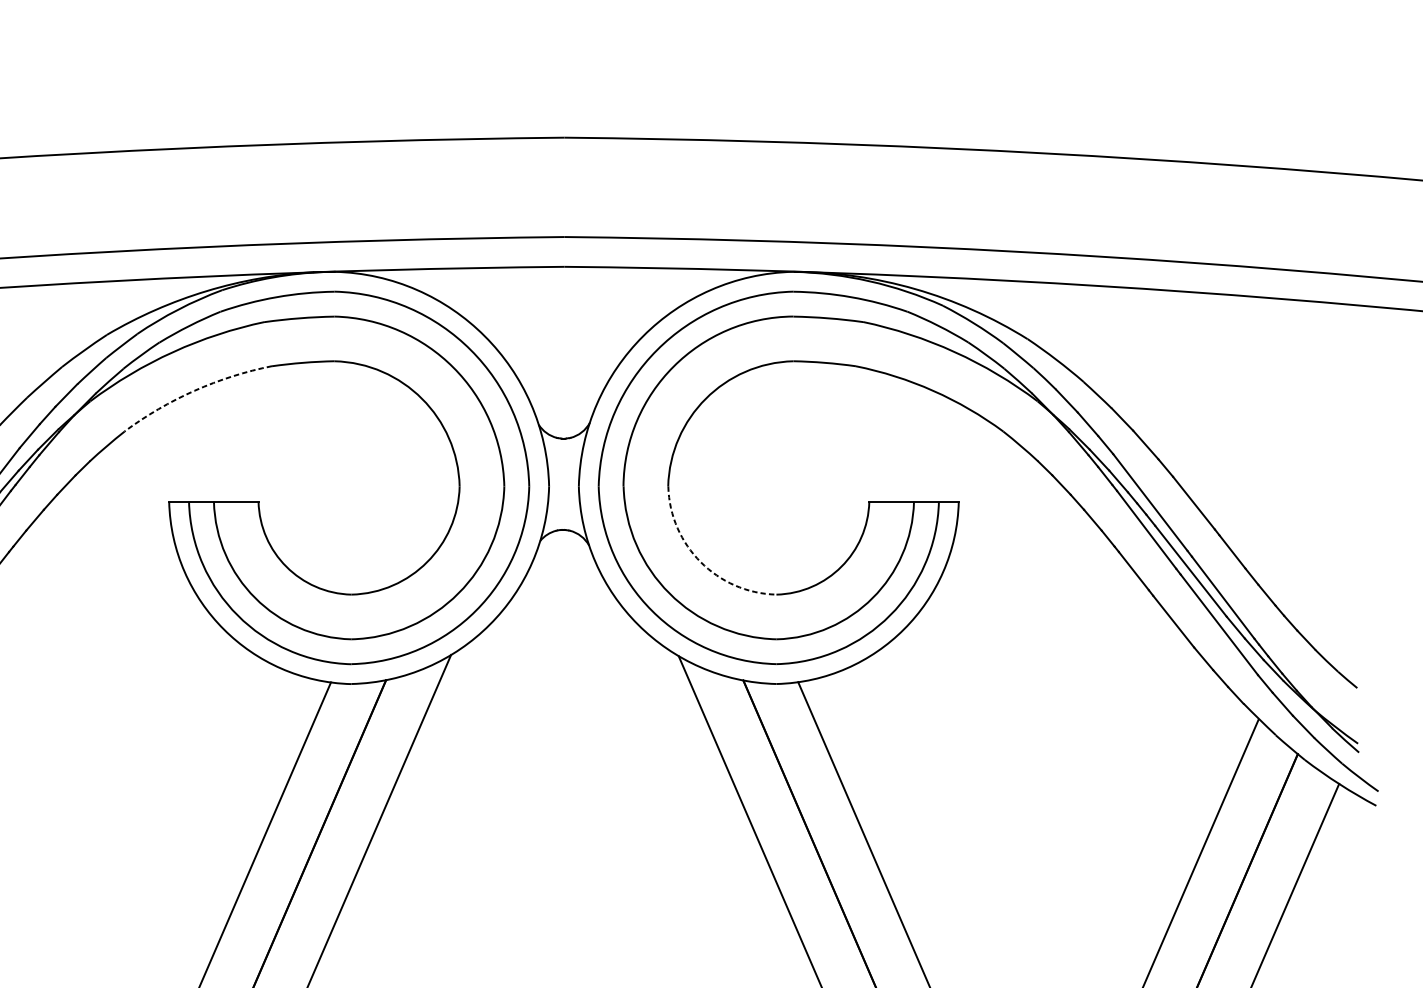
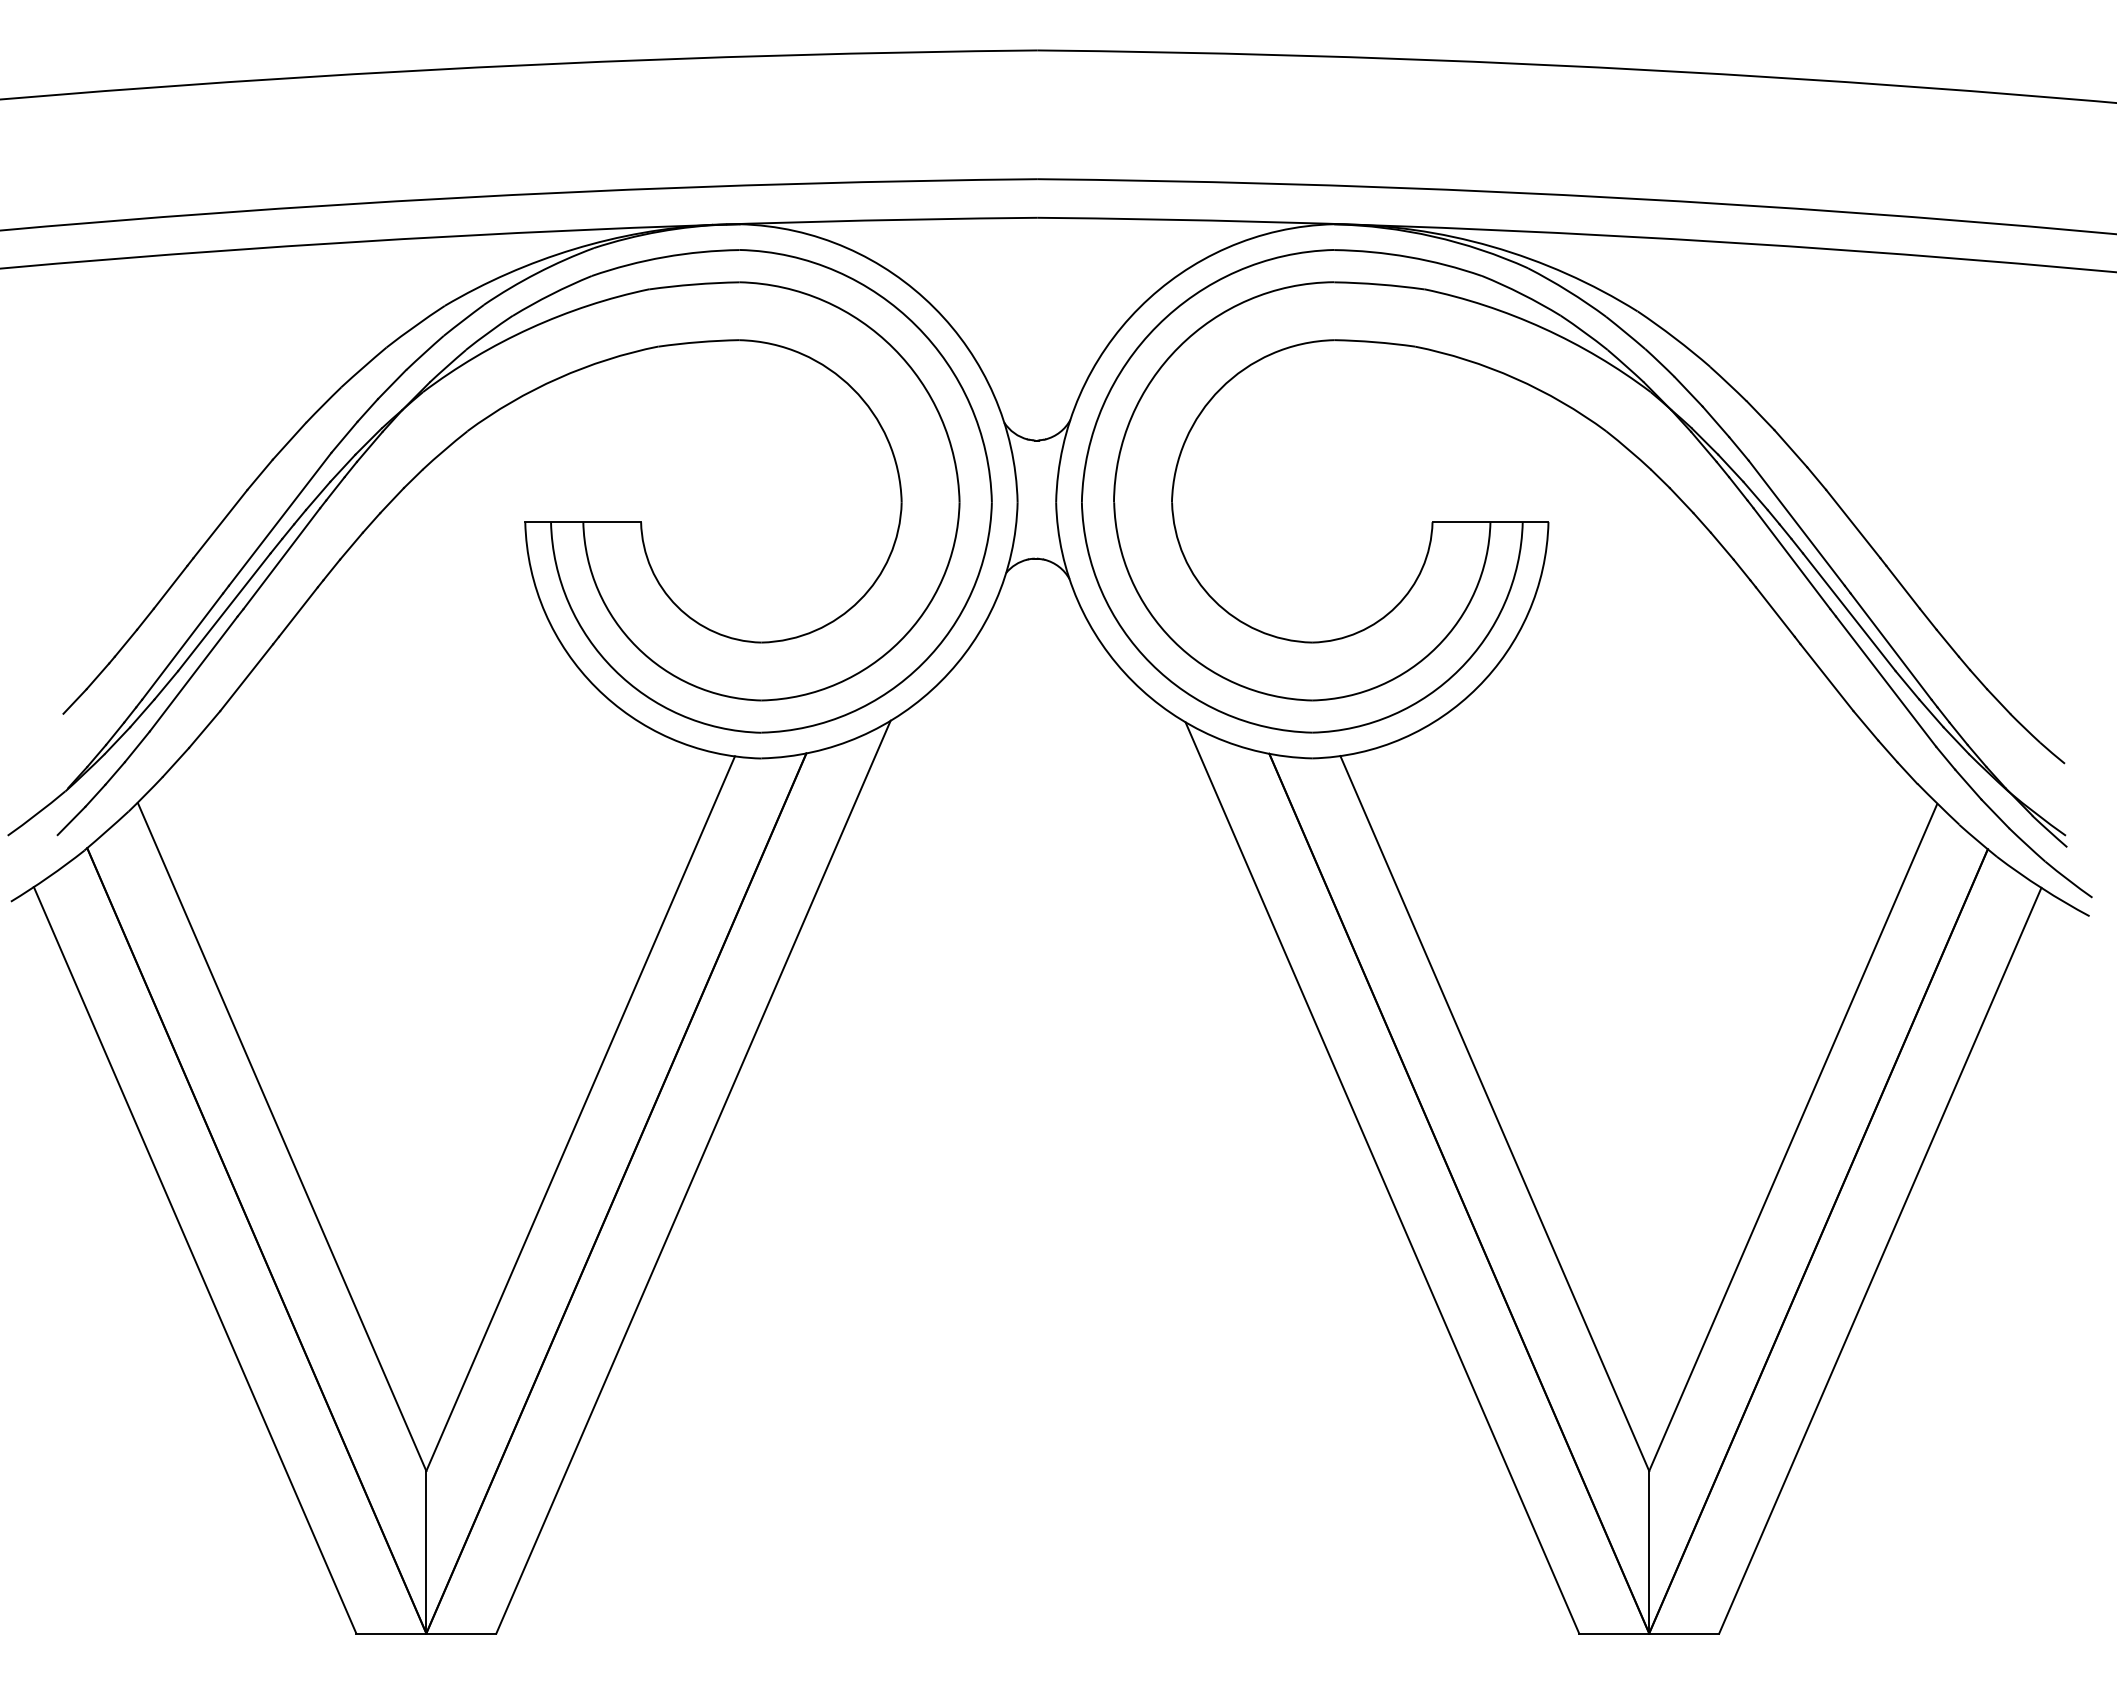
arc: (194, 390) -> (558, 378), dashed -> solid
arc: (701, 562) -> (1214, 600), dashed -> solid

